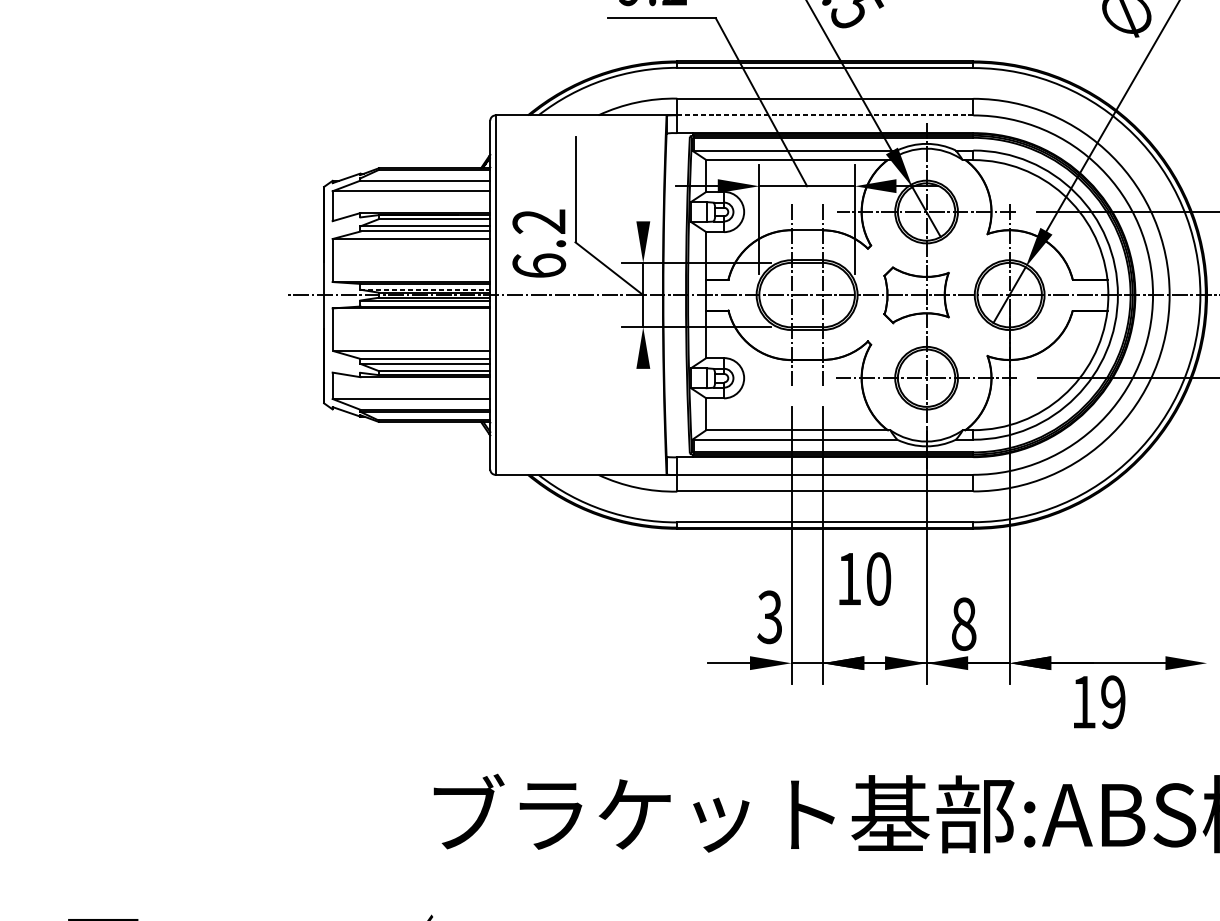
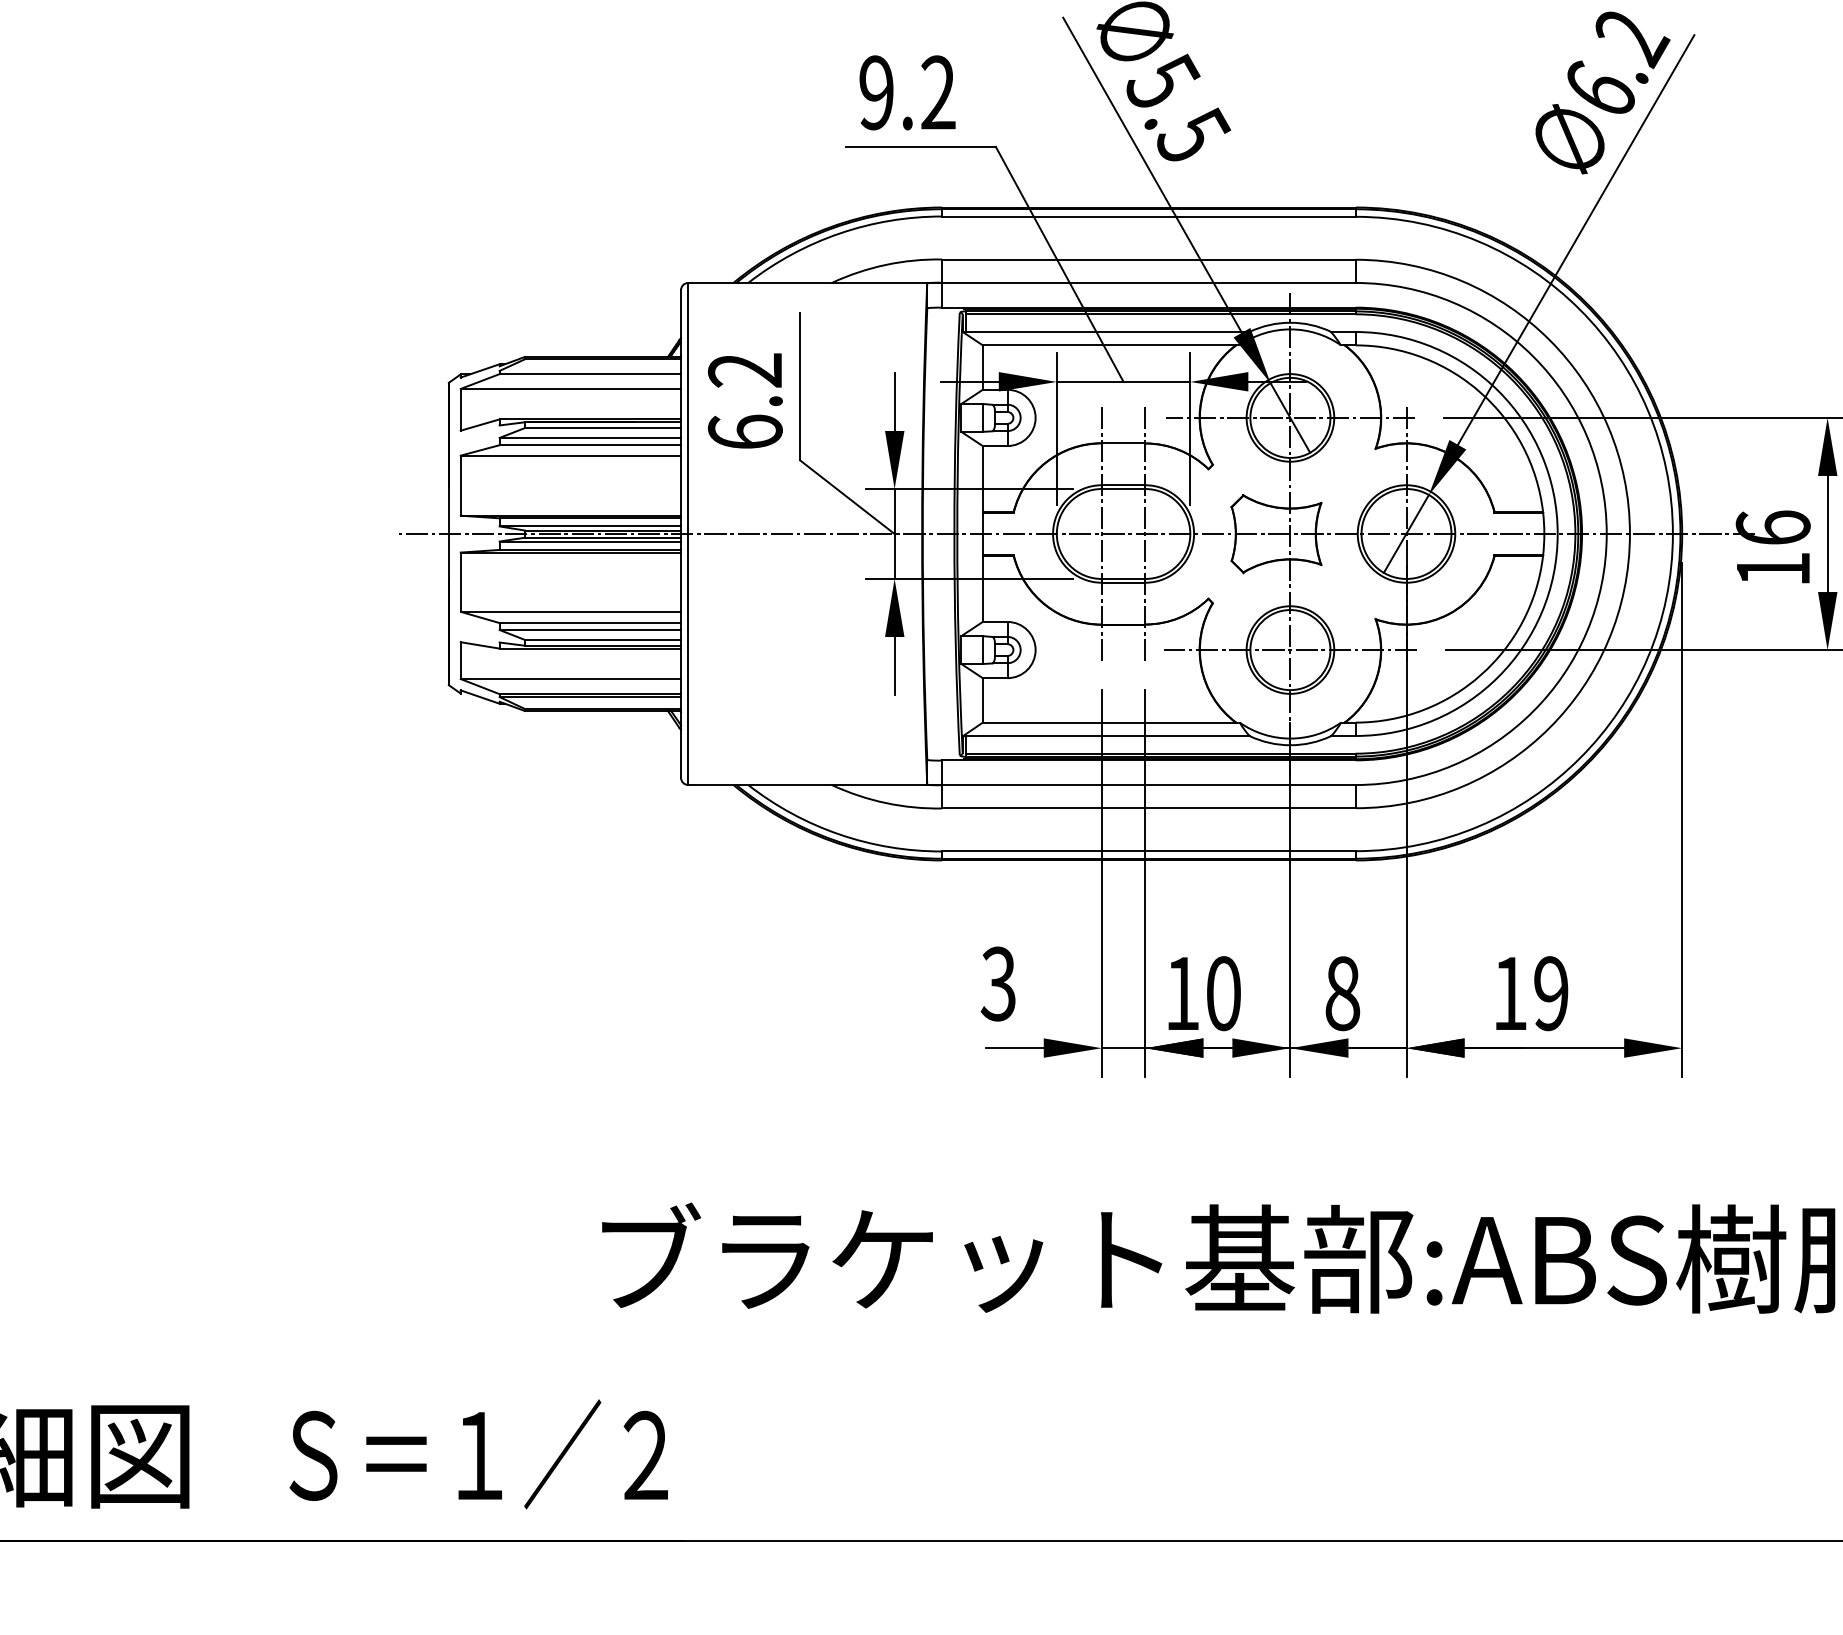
line: (824, 115) -> (1148, 282), dashed -> solid
line: (643, 200) -> (894, 401), added
text: (539, 243) -> (745, 400), moved
line: (425, 289) -> (590, 526), dashed -> solid
line: (643, 389) -> (894, 666), added
line: (1207, 500) -> (1682, 820), added
text: (865, 578) -> (1204, 993), moved
text: (769, 616) -> (997, 983), moved
text: (1099, 702) -> (1532, 993), moved

